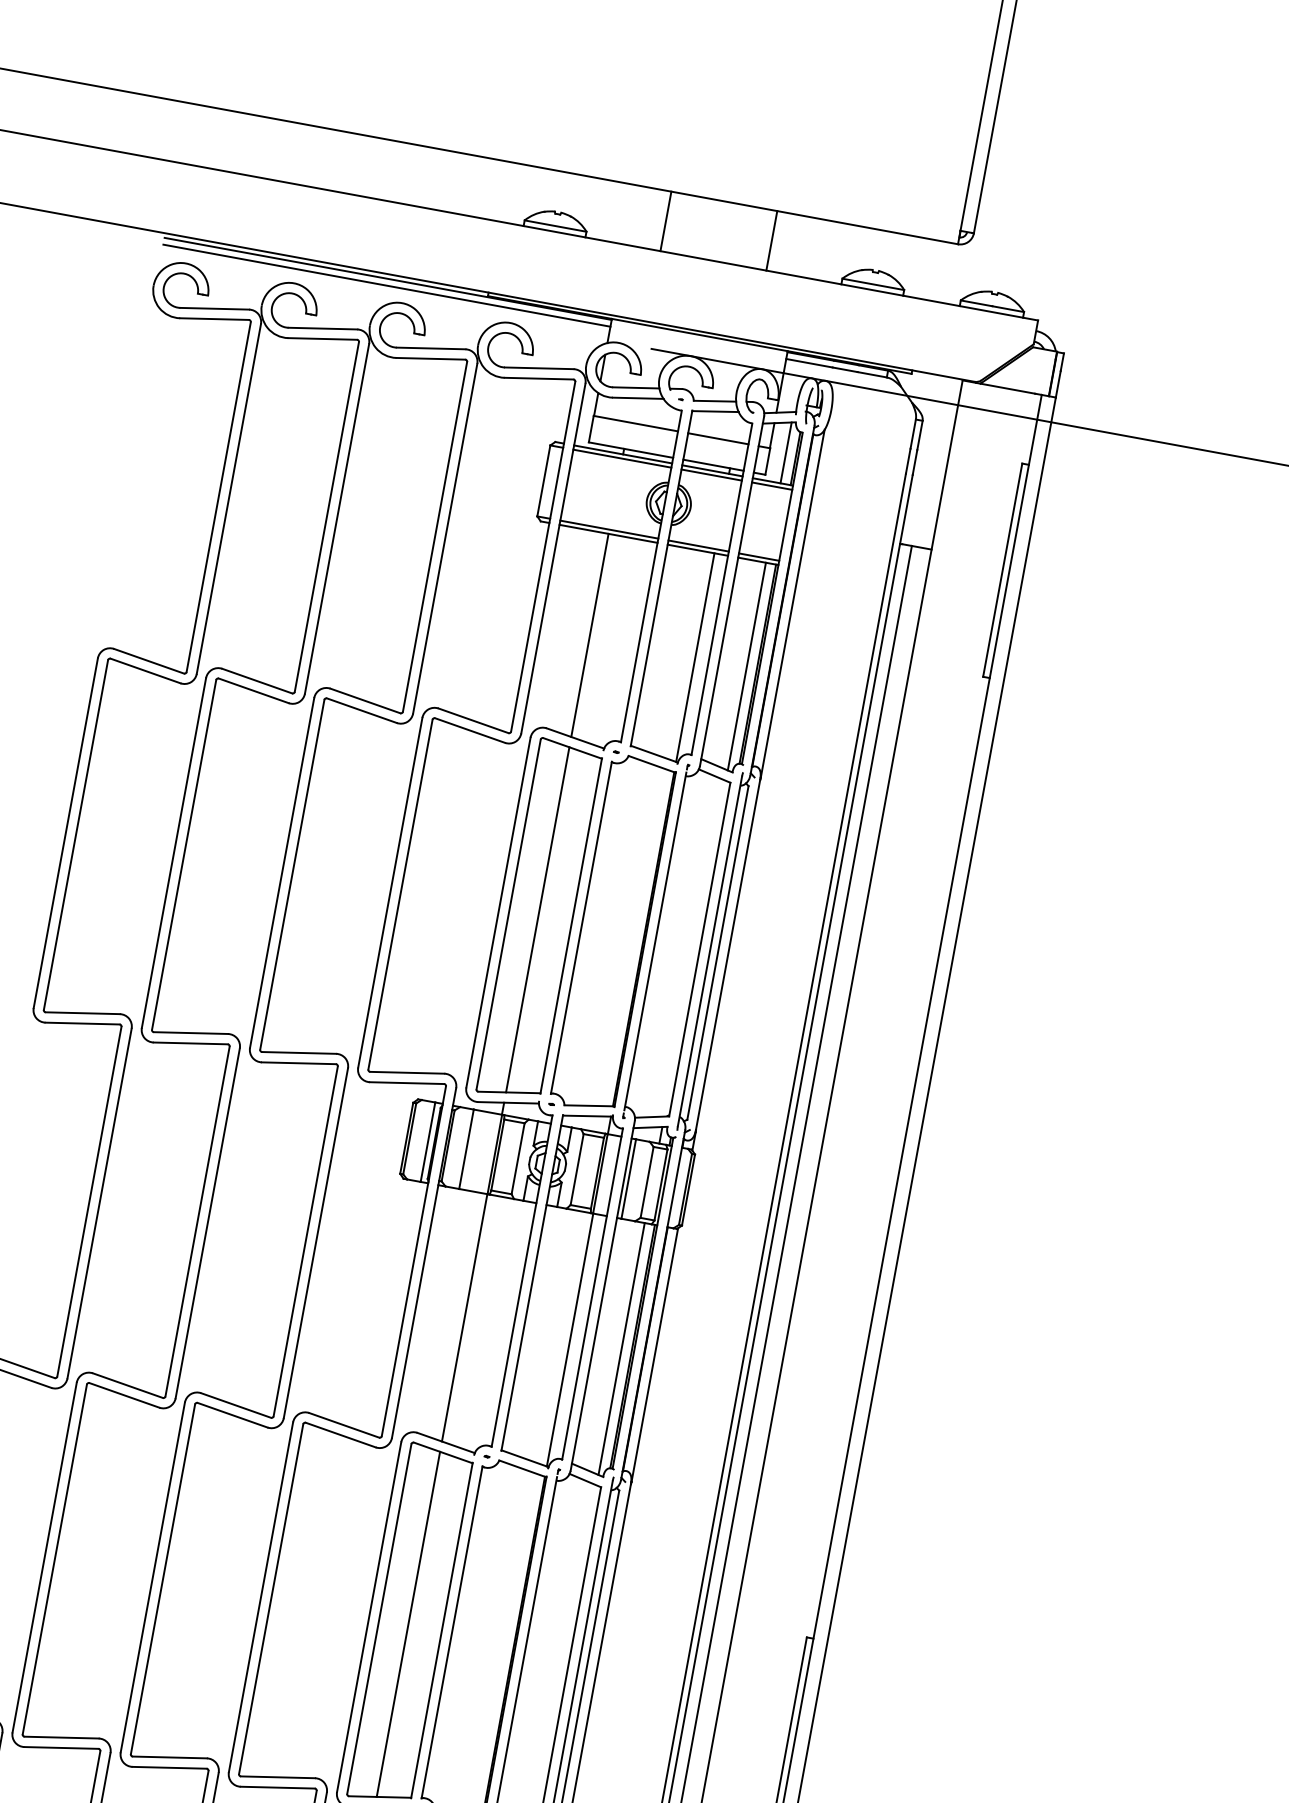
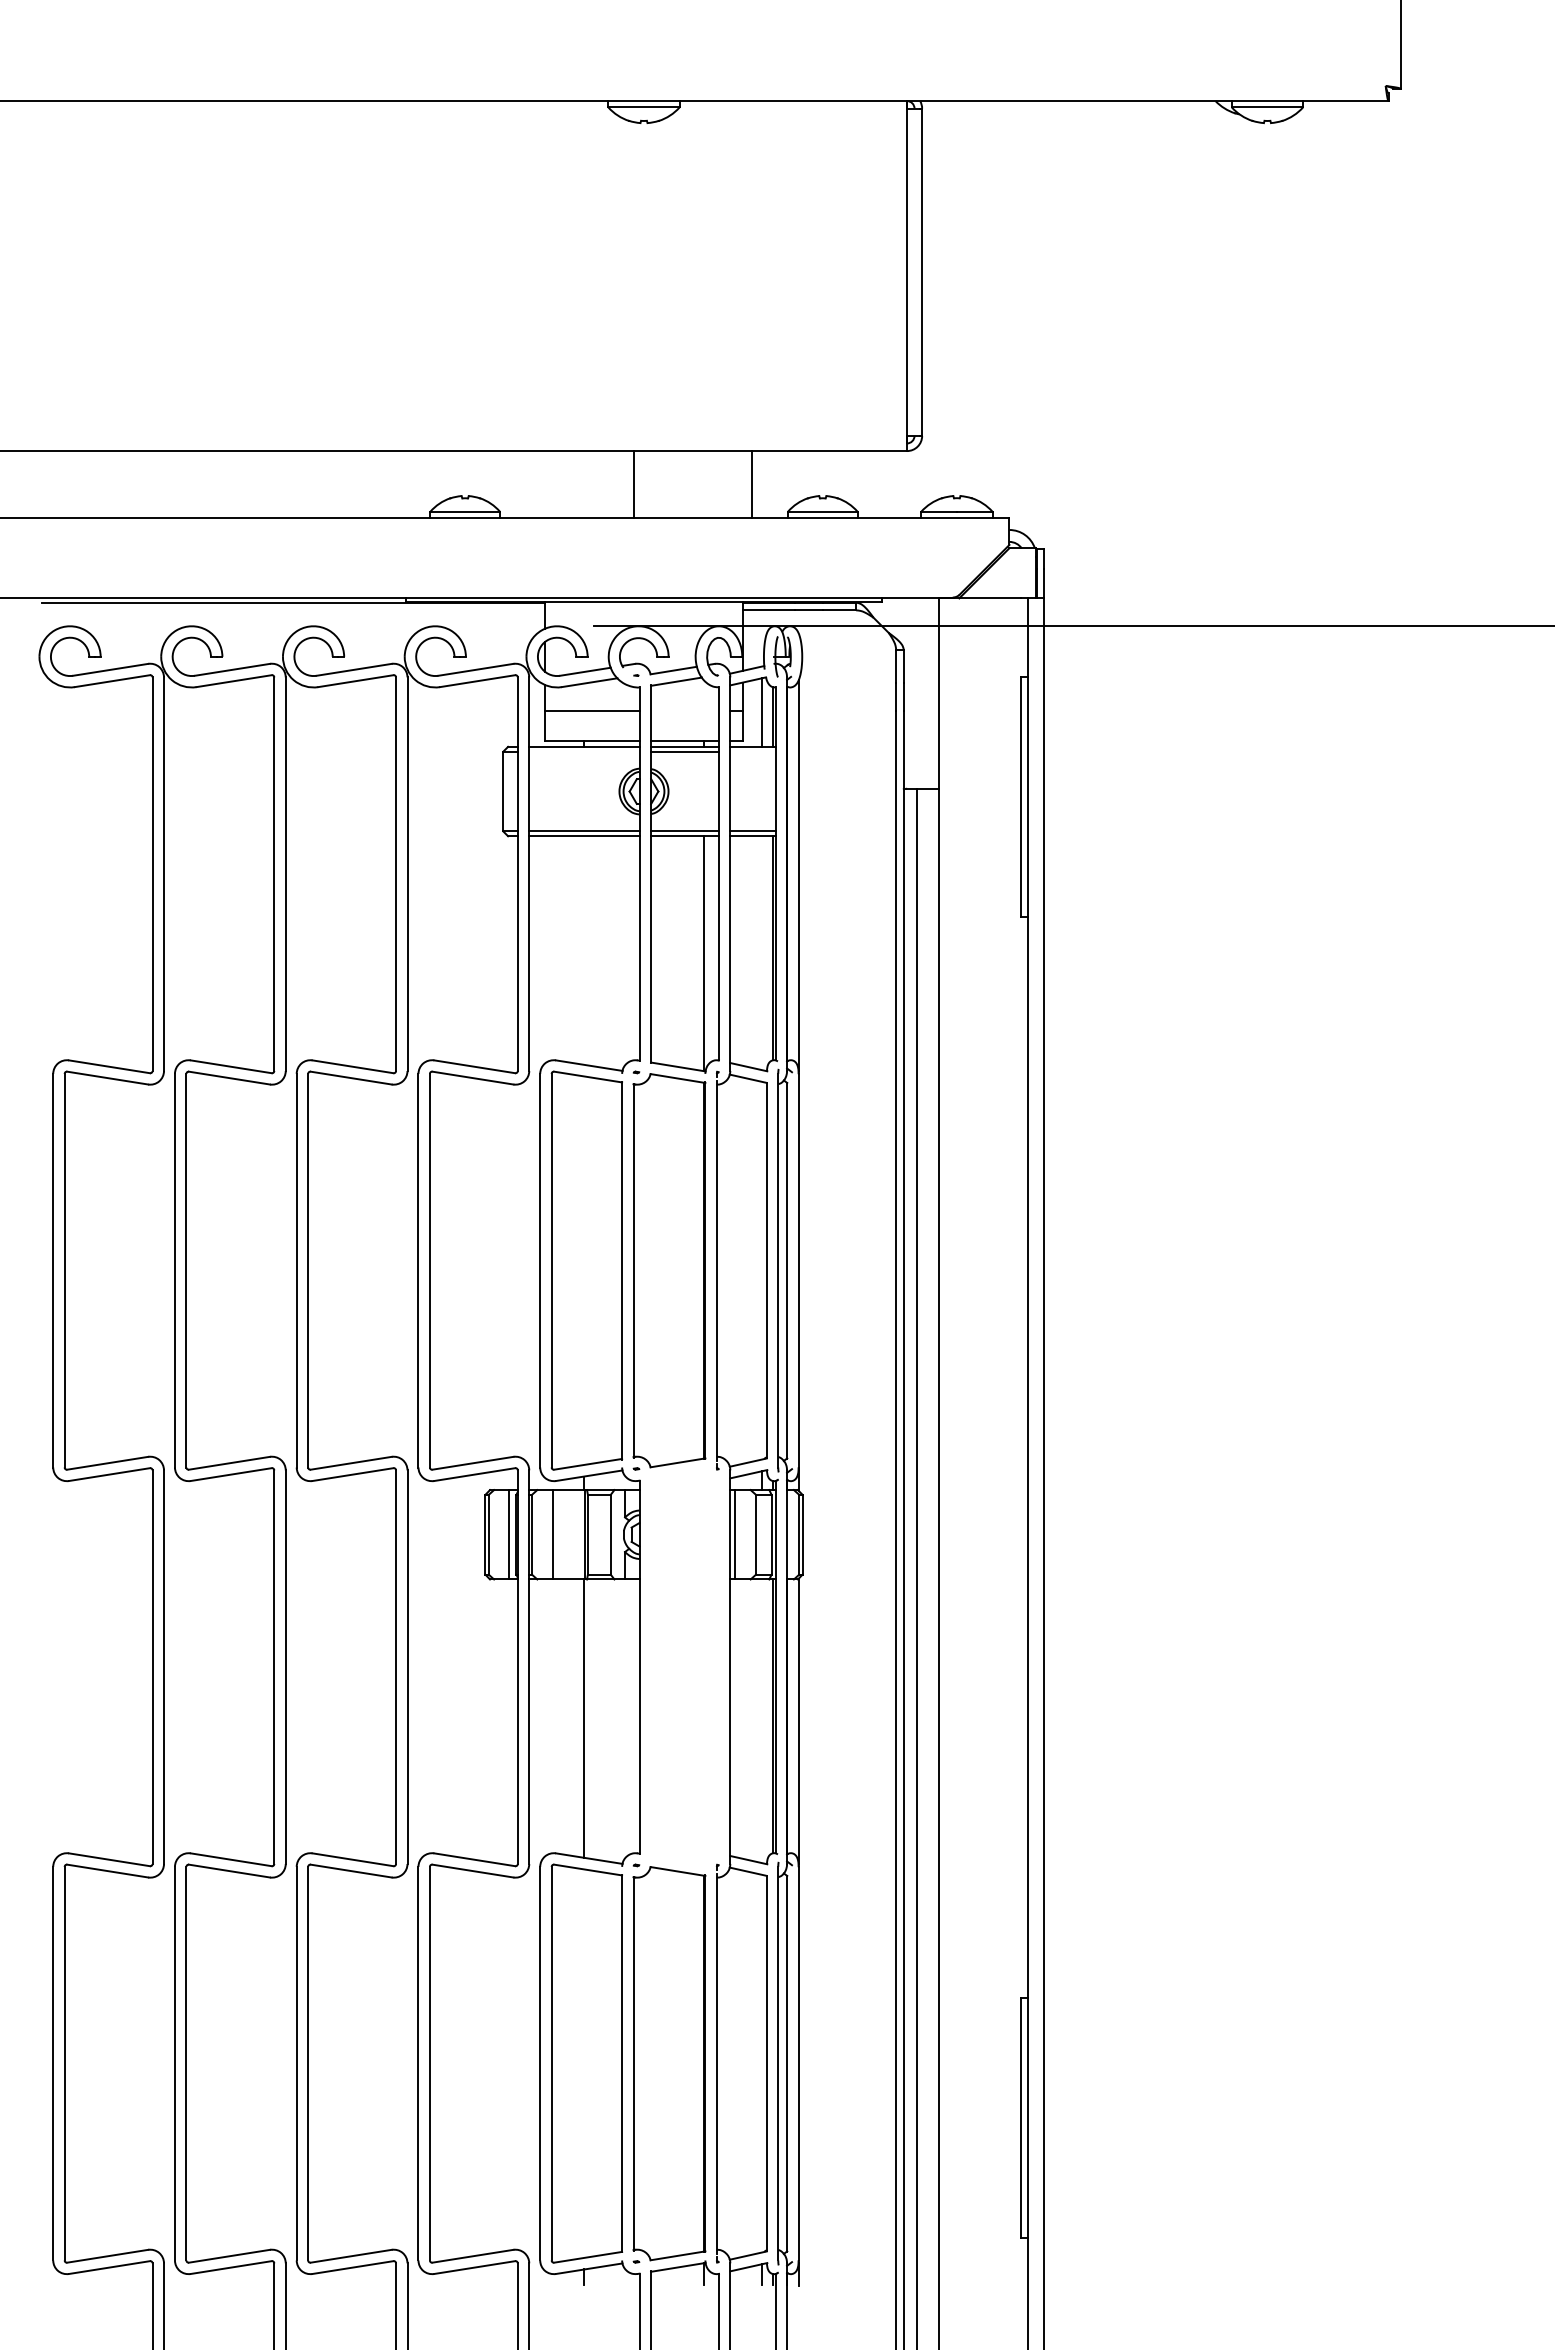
line: (666, 221) -> (634, 484), moved
line: (771, 240) -> (751, 484), moved
line: (386, 285) -> (293, 610), removed
line: (718, 438) -> (684, 710), removed
line: (622, 458) -> (584, 751), removed
line: (771, 485) -> (752, 751), removed
line: (590, 635) -> (584, 950), removed
line: (746, 666) -> (761, 953), removed
line: (537, 919) -> (584, 1270), removed
part: (562, 1287) -> (684, 1666), removed
line: (621, 1349) -> (761, 1721), removed
line: (408, 1624) -> (584, 2063), removed

